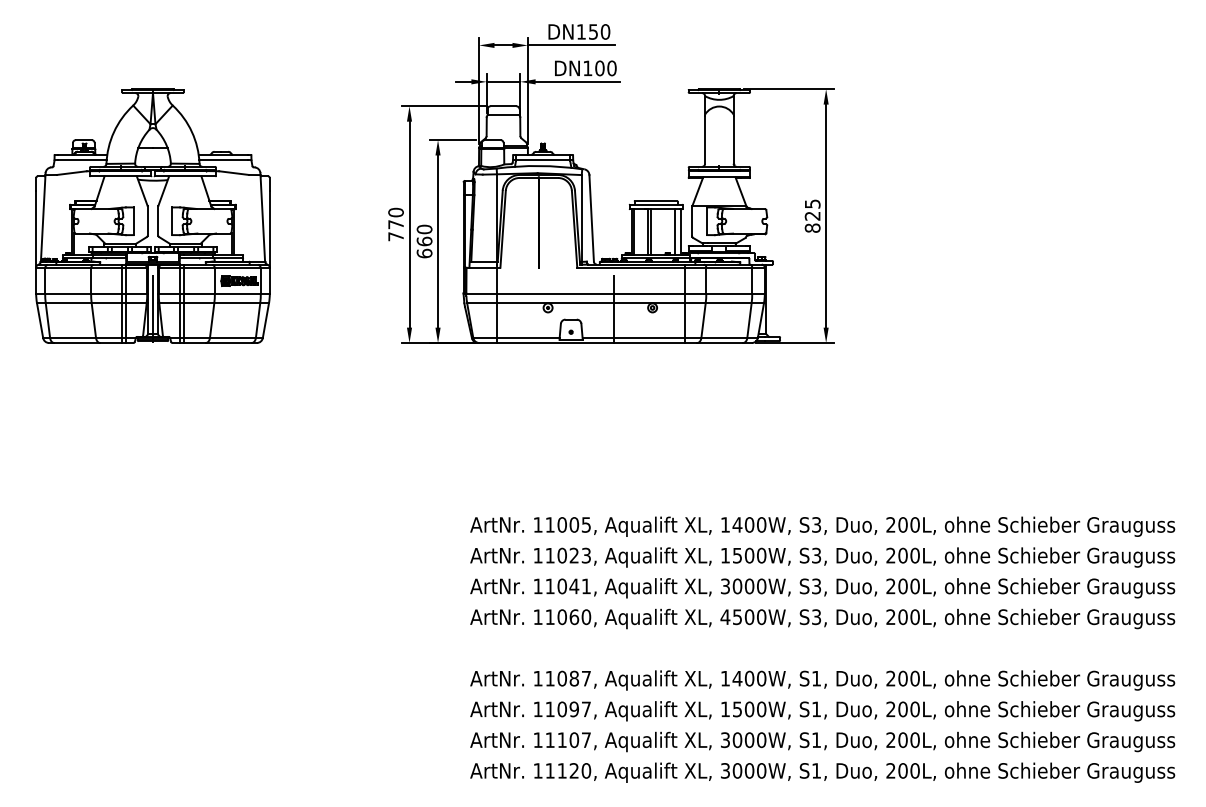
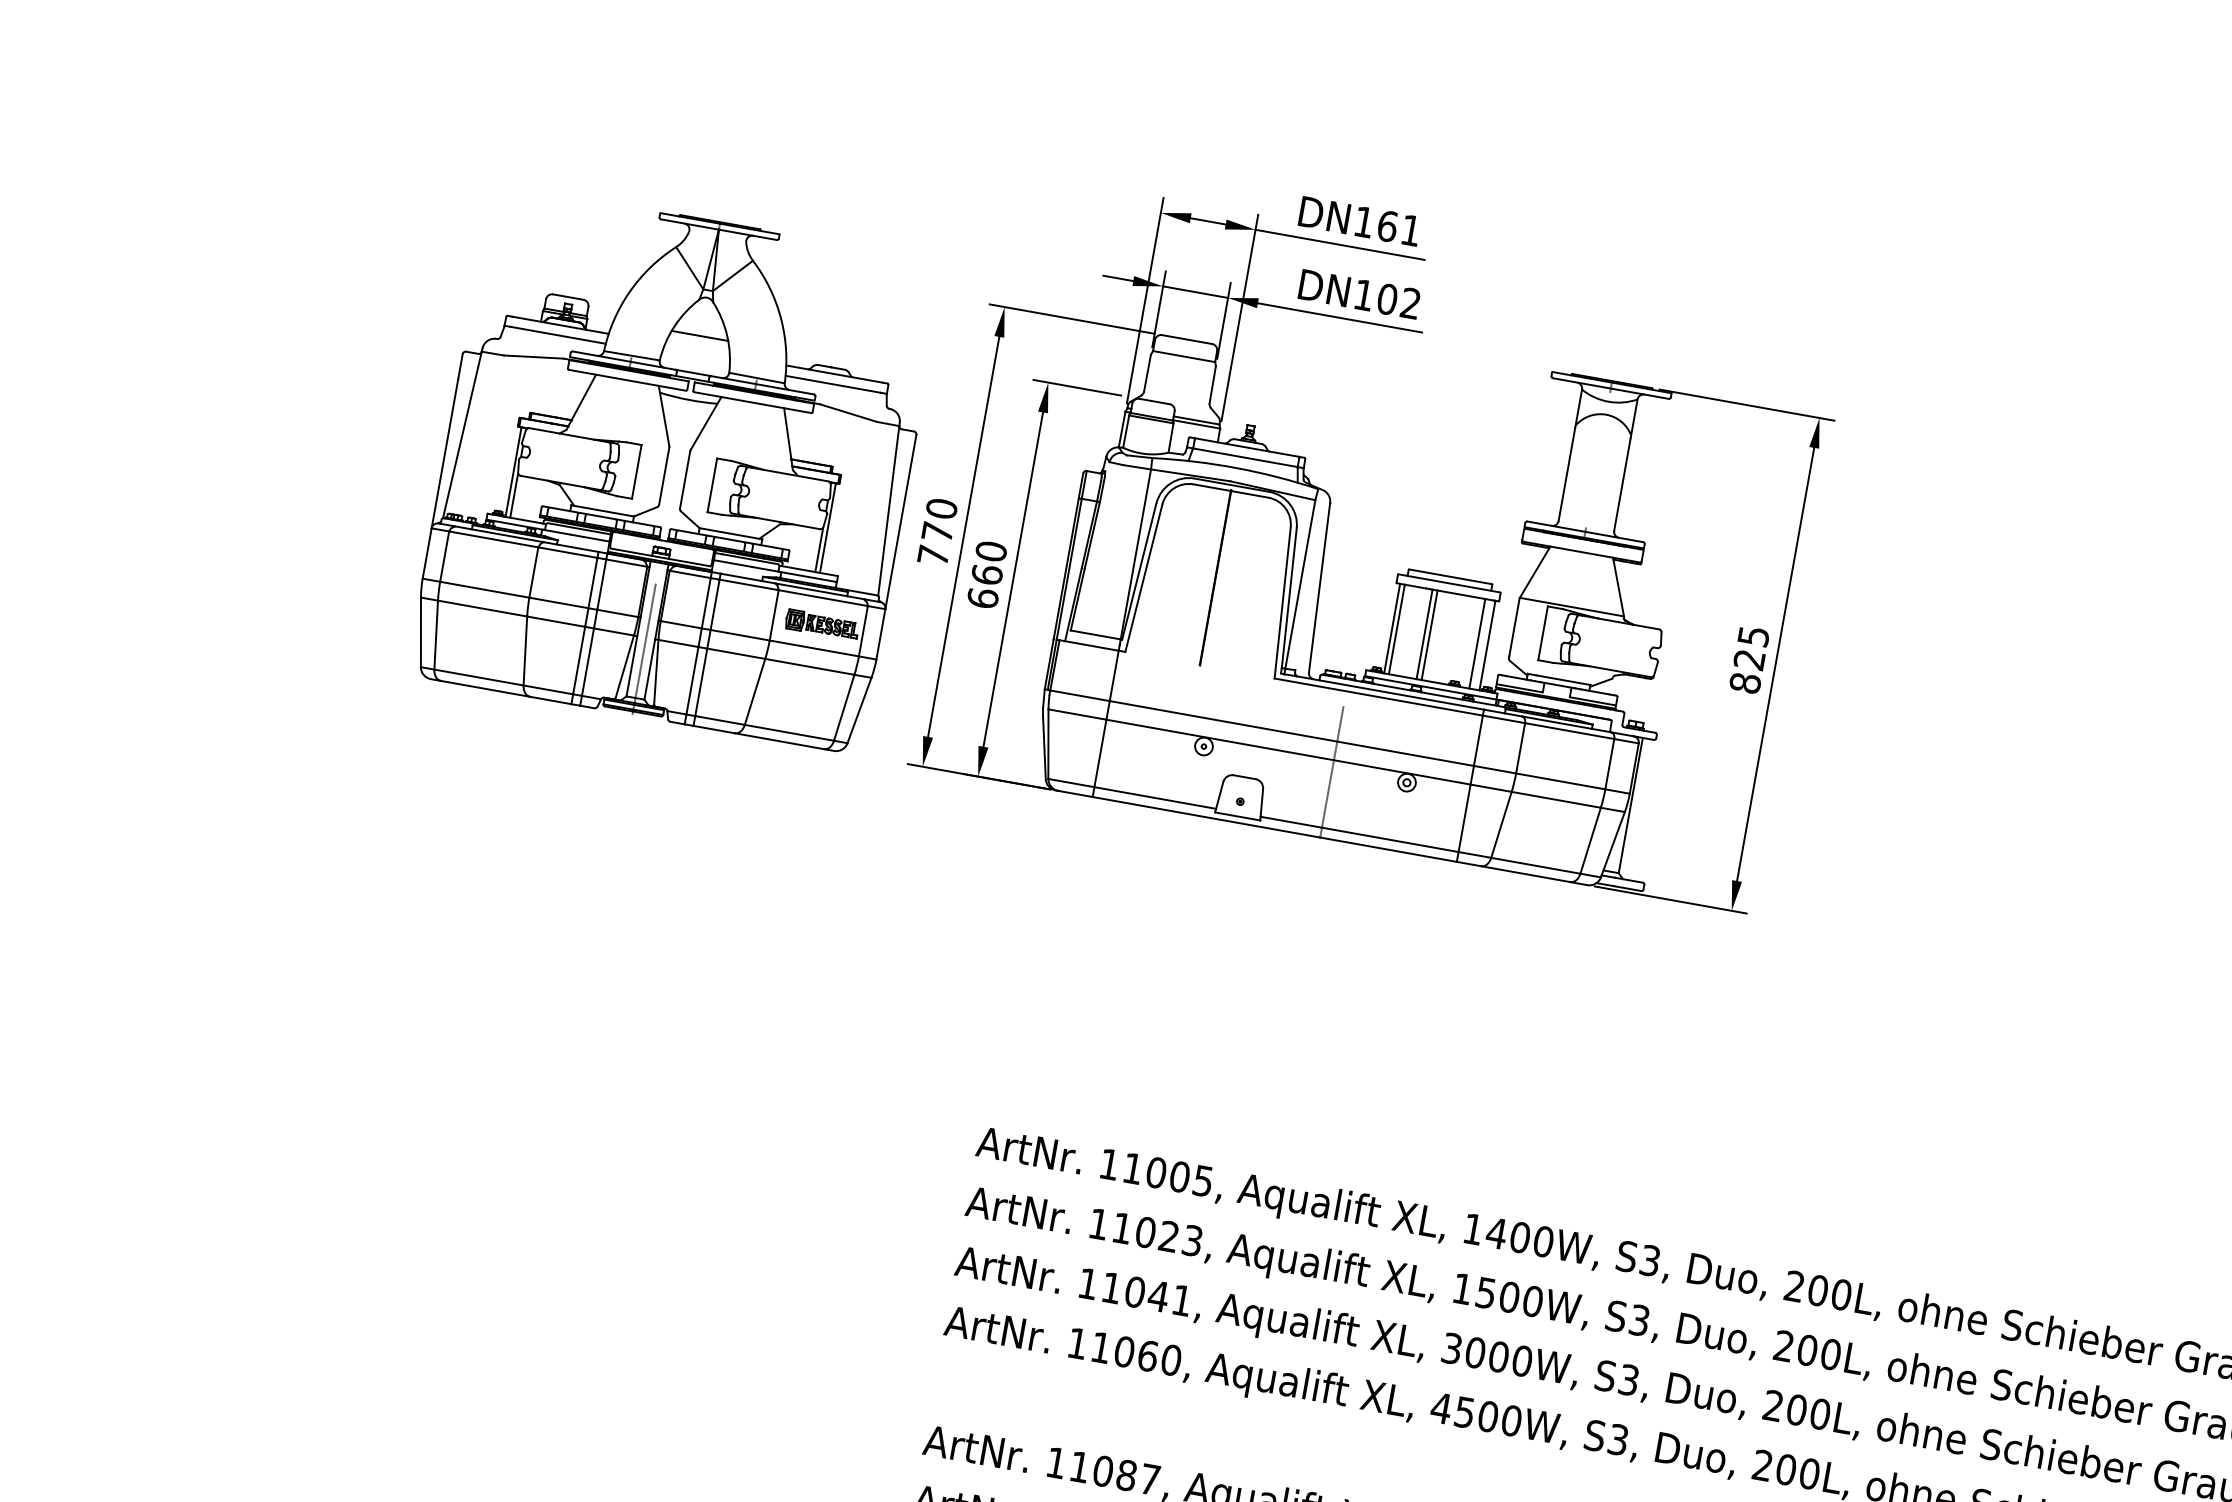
text: (599, 31) -> (1399, 227), DN150 -> DN161
text: (611, 68) -> (1409, 303), DN100 -> DN102
part: (152, 215) -> (675, 467), moved

